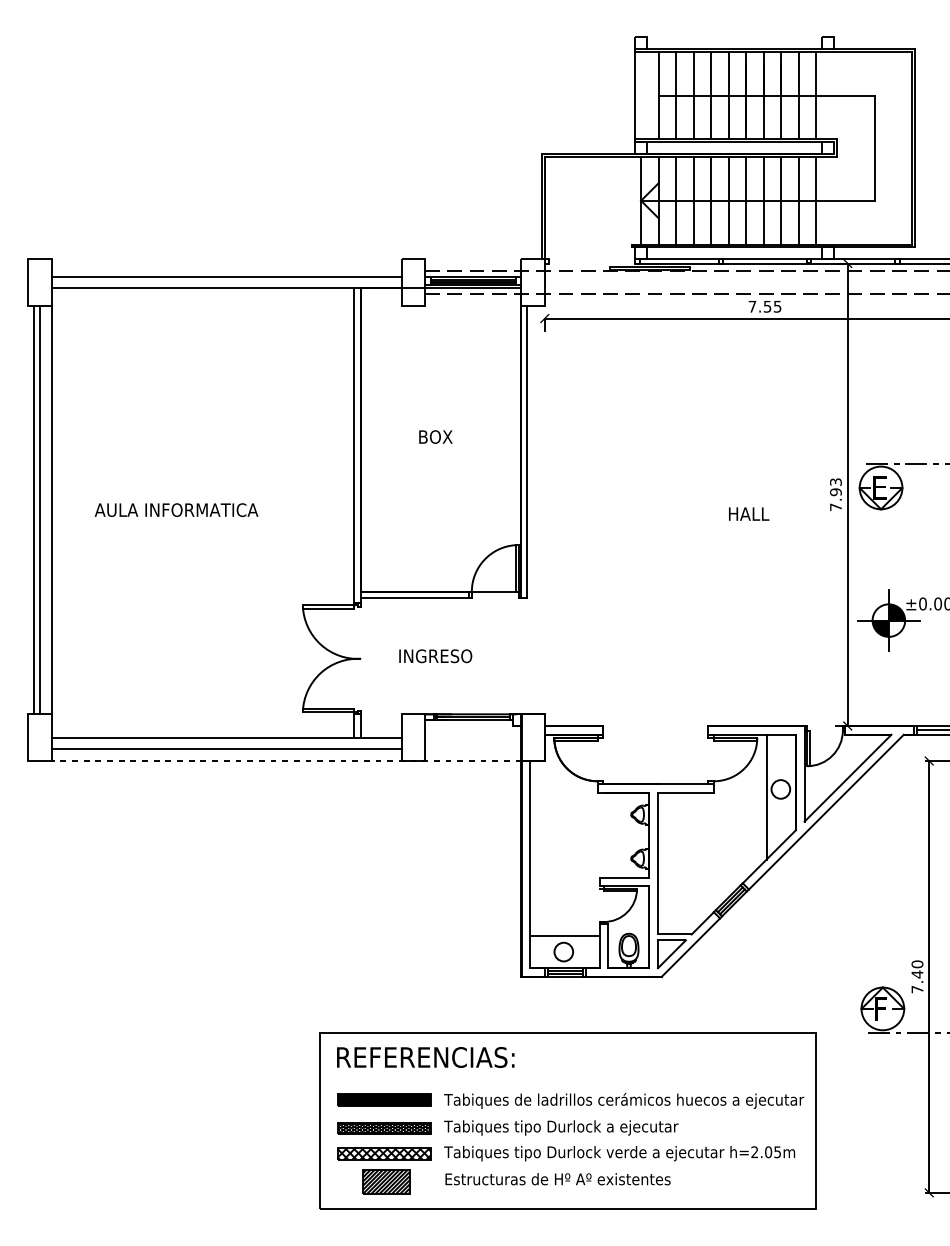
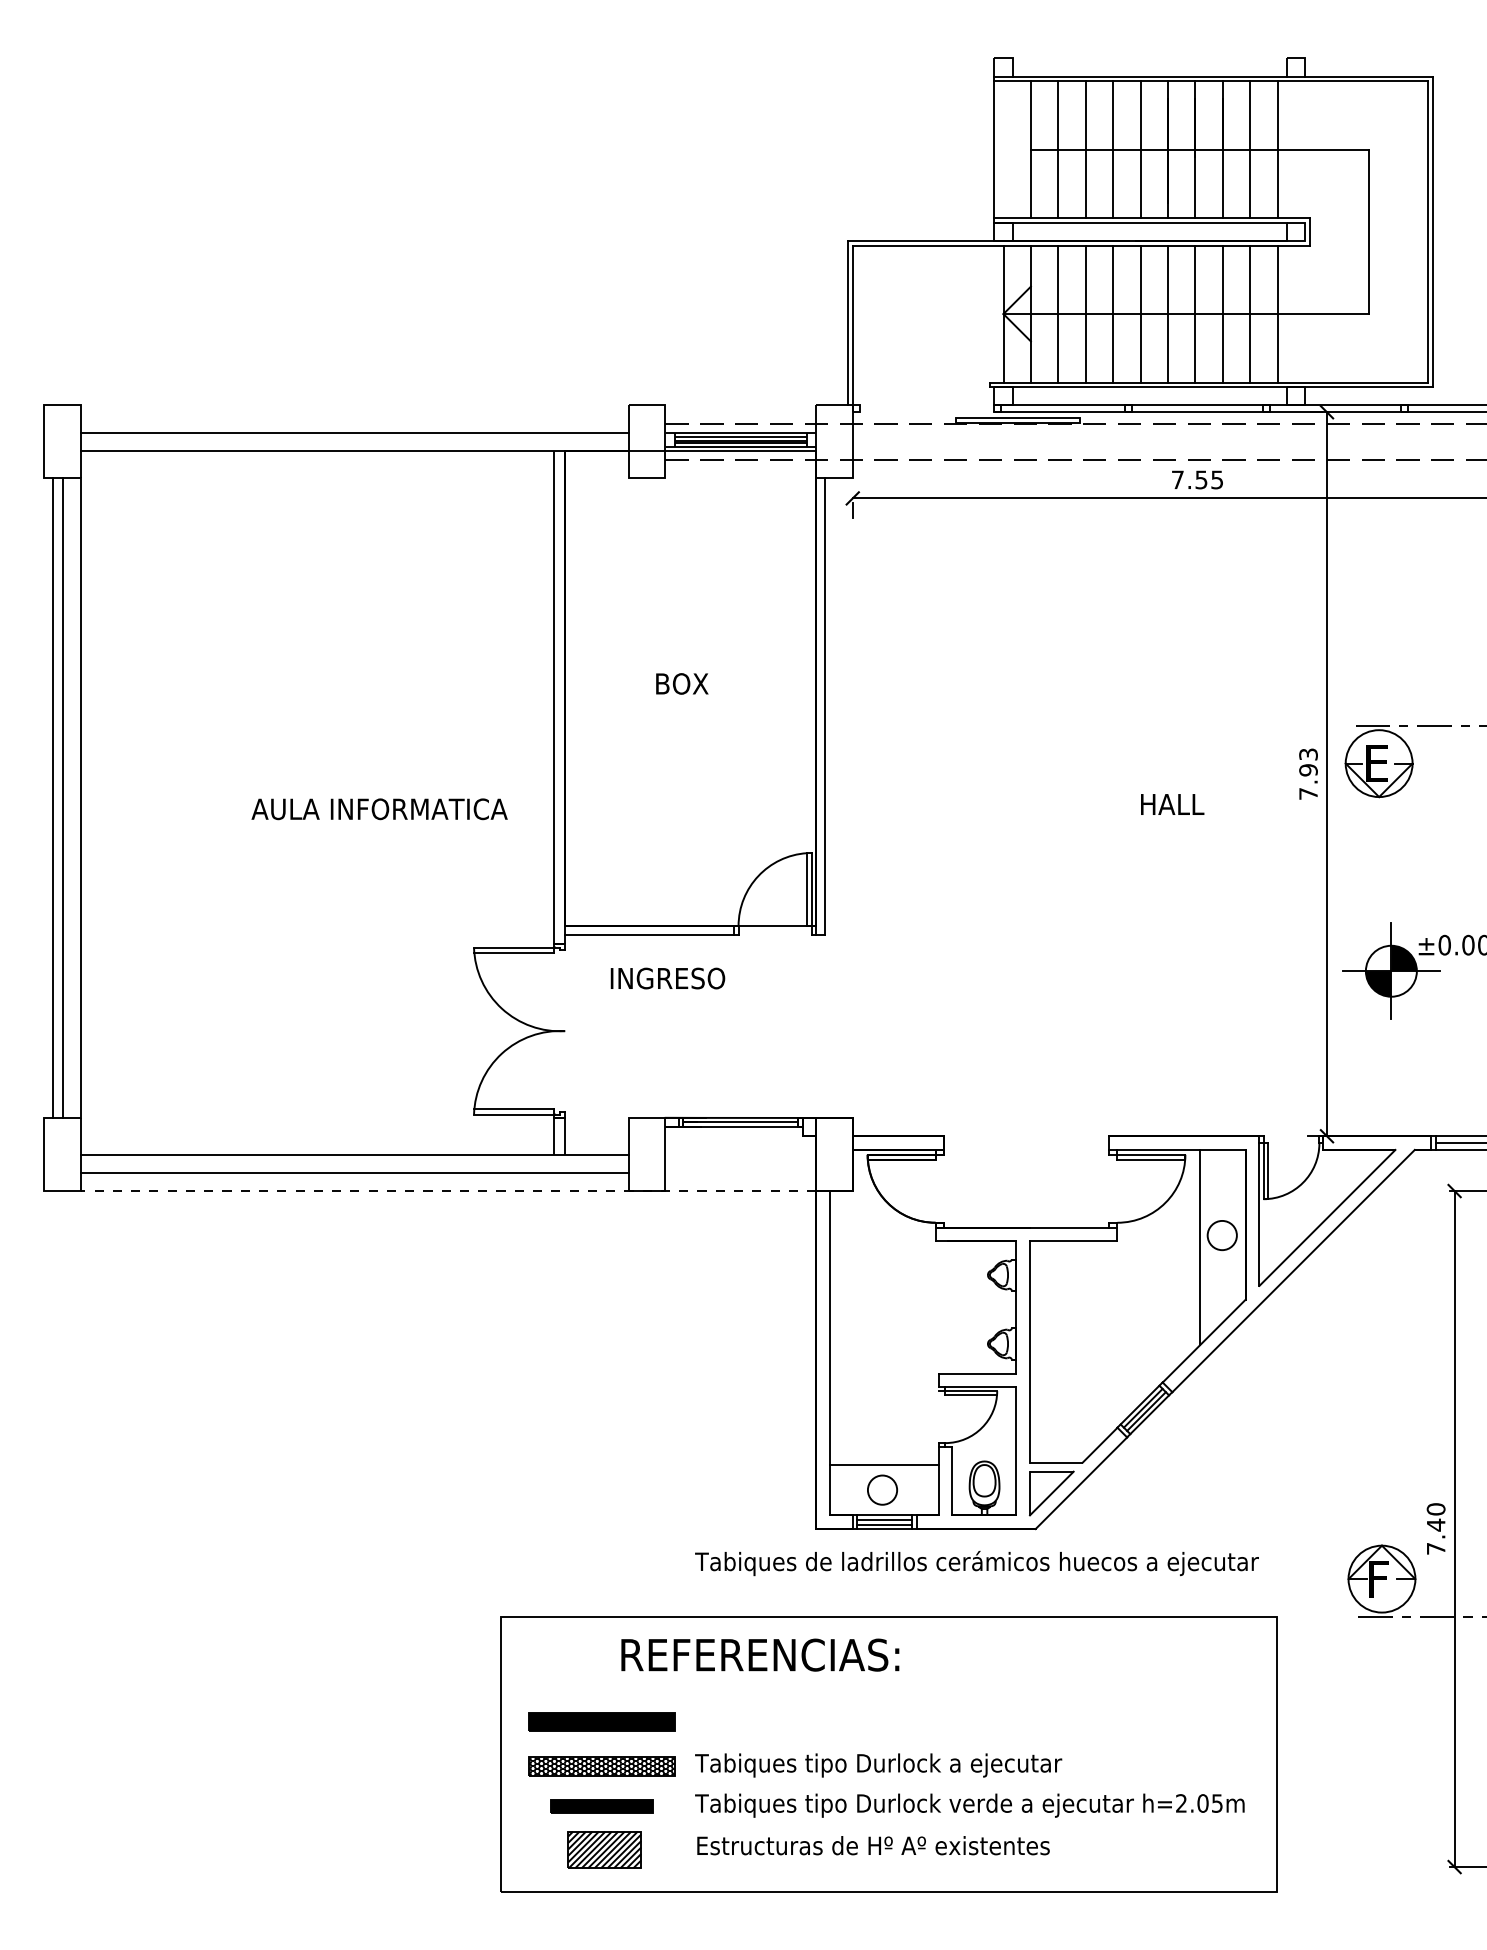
text: (176, 509) -> (379, 808), moved
text: (435, 656) -> (667, 978), moved
text: (425, 1057) -> (759, 1655), moved
text: (624, 1100) -> (977, 1562), moved
part: (384, 1153) -> (601, 1805), size x0.7

